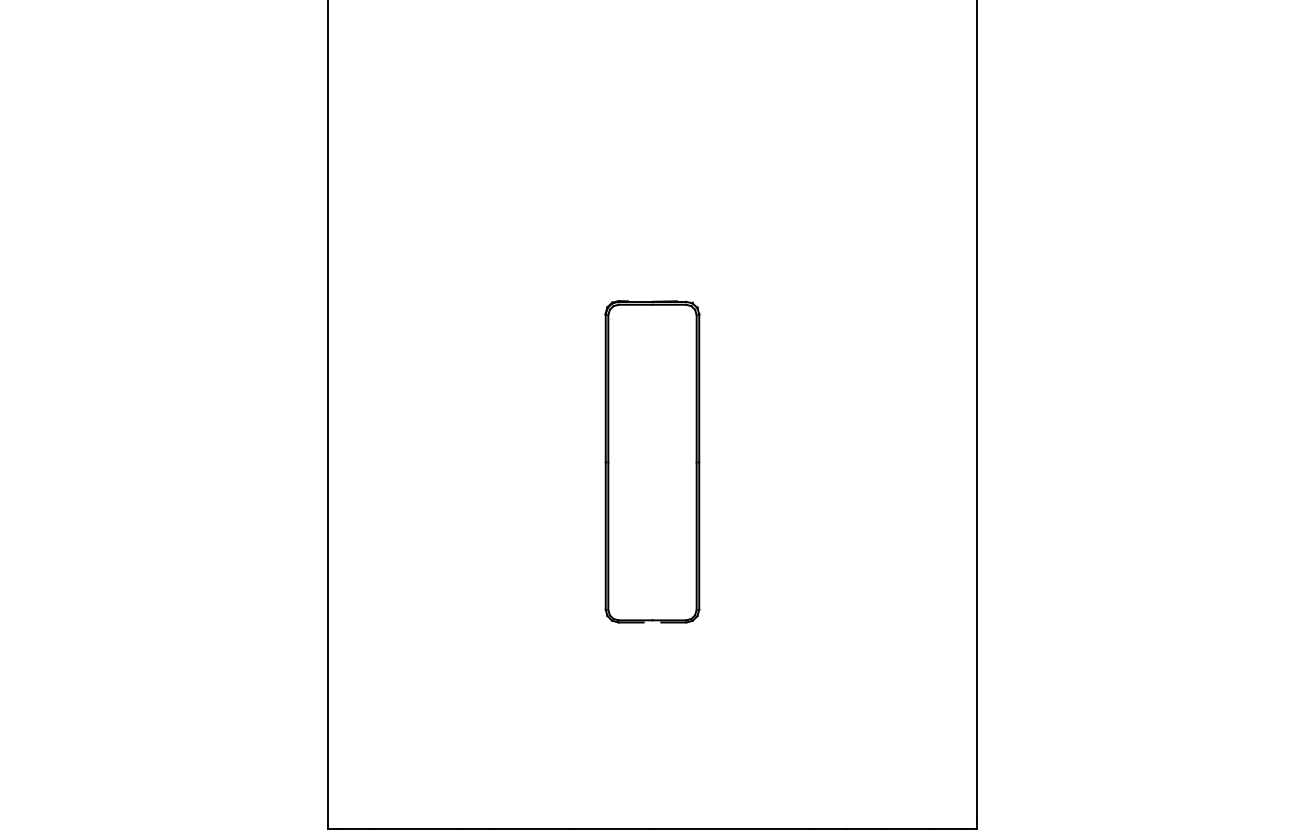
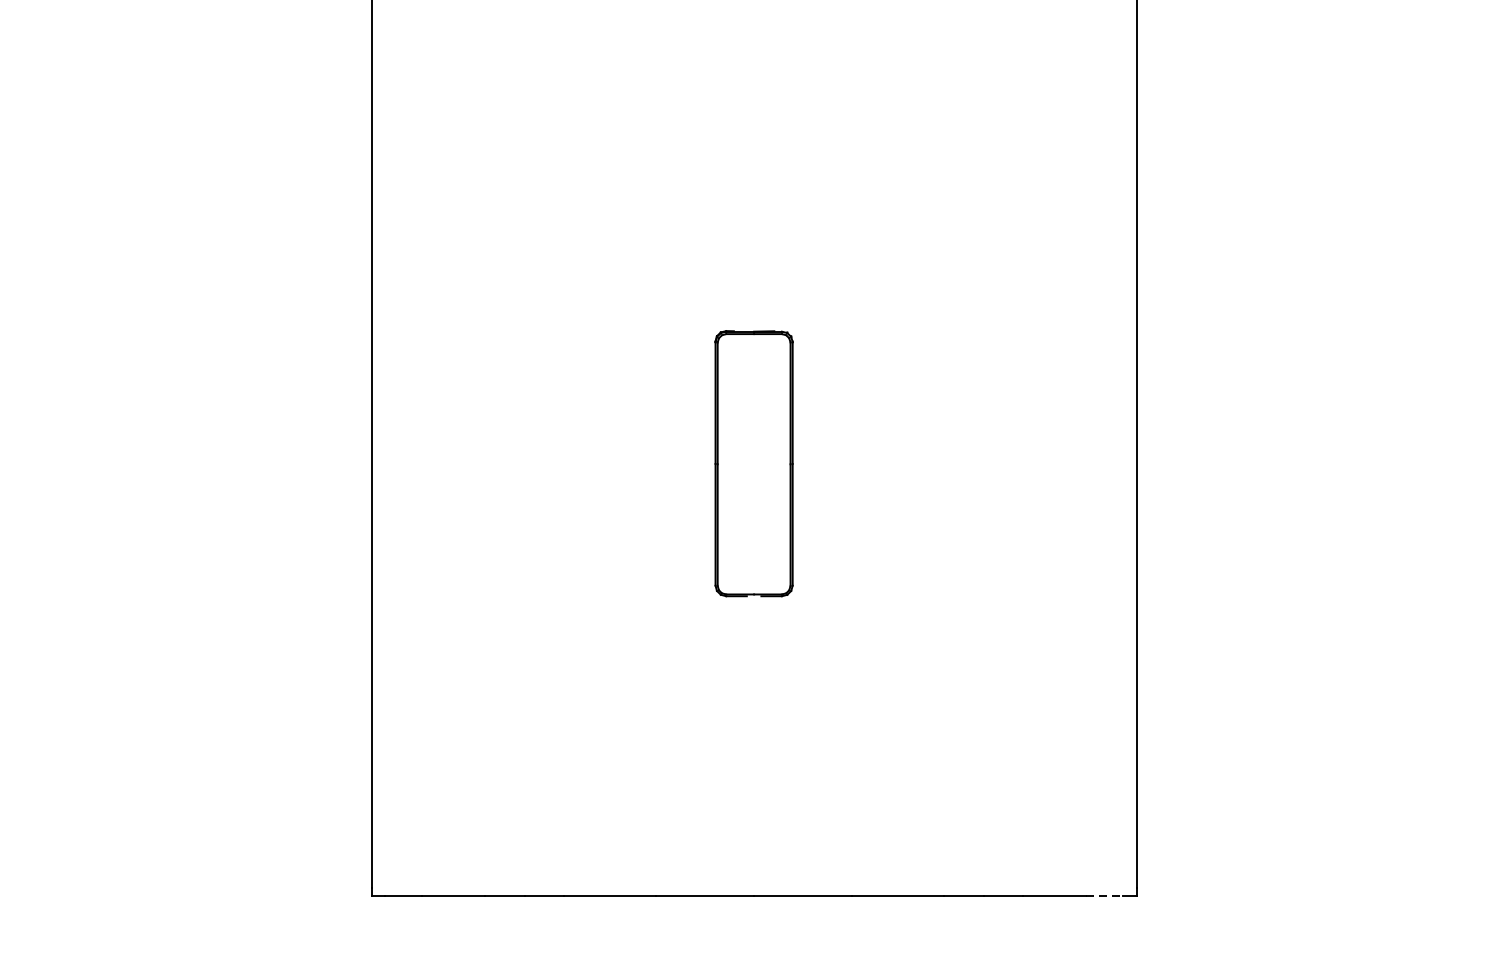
part: (652, 461) -> (754, 463), size x0.7
line: (949, 828) -> (1104, 895), solid -> dashed

